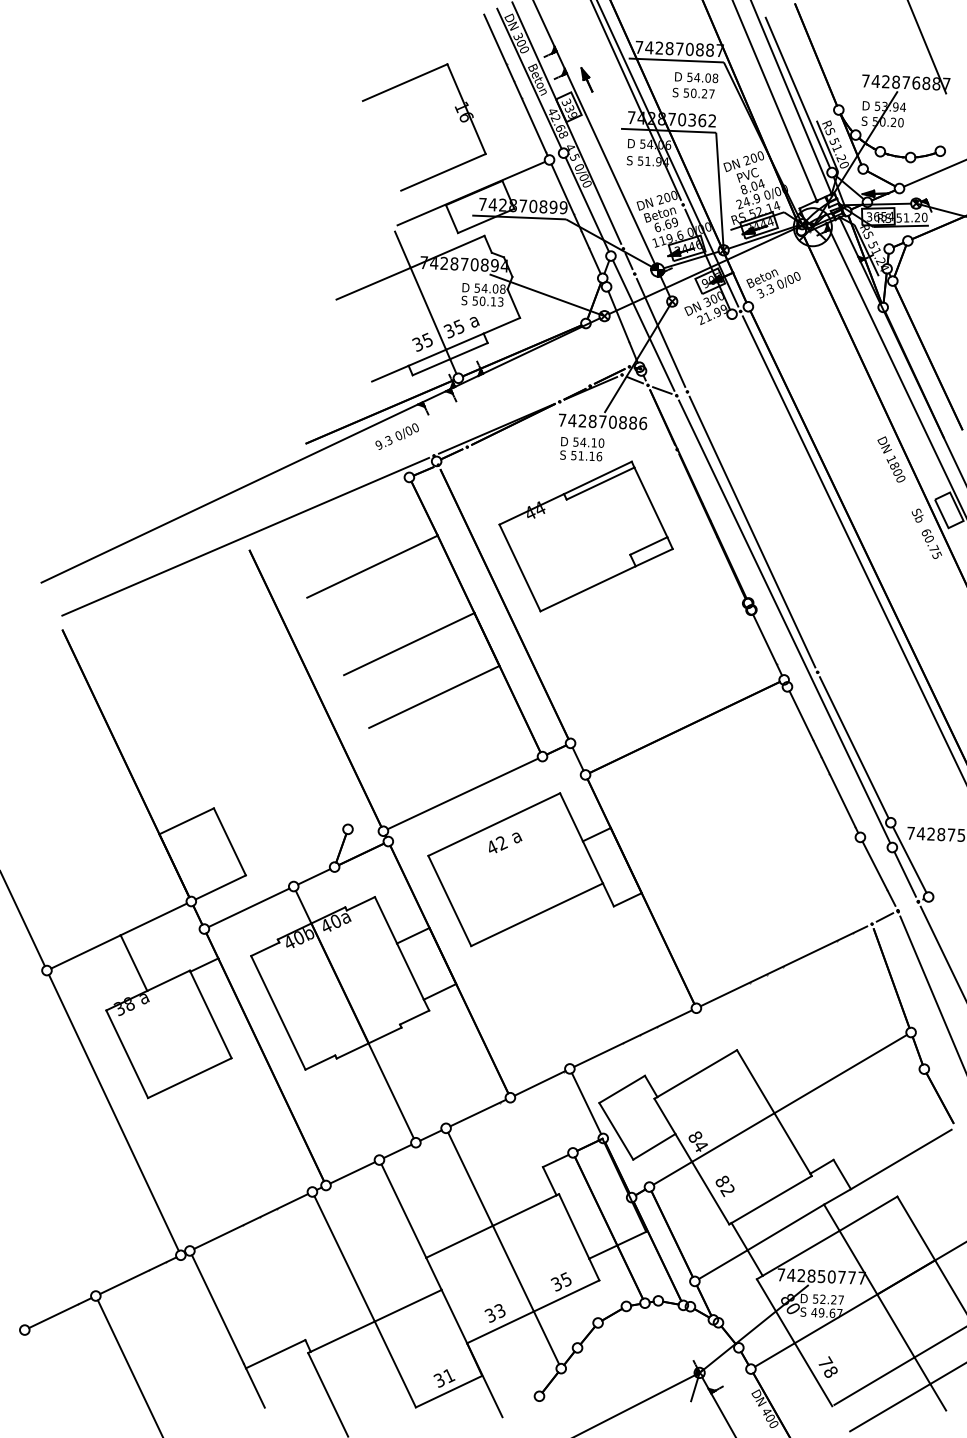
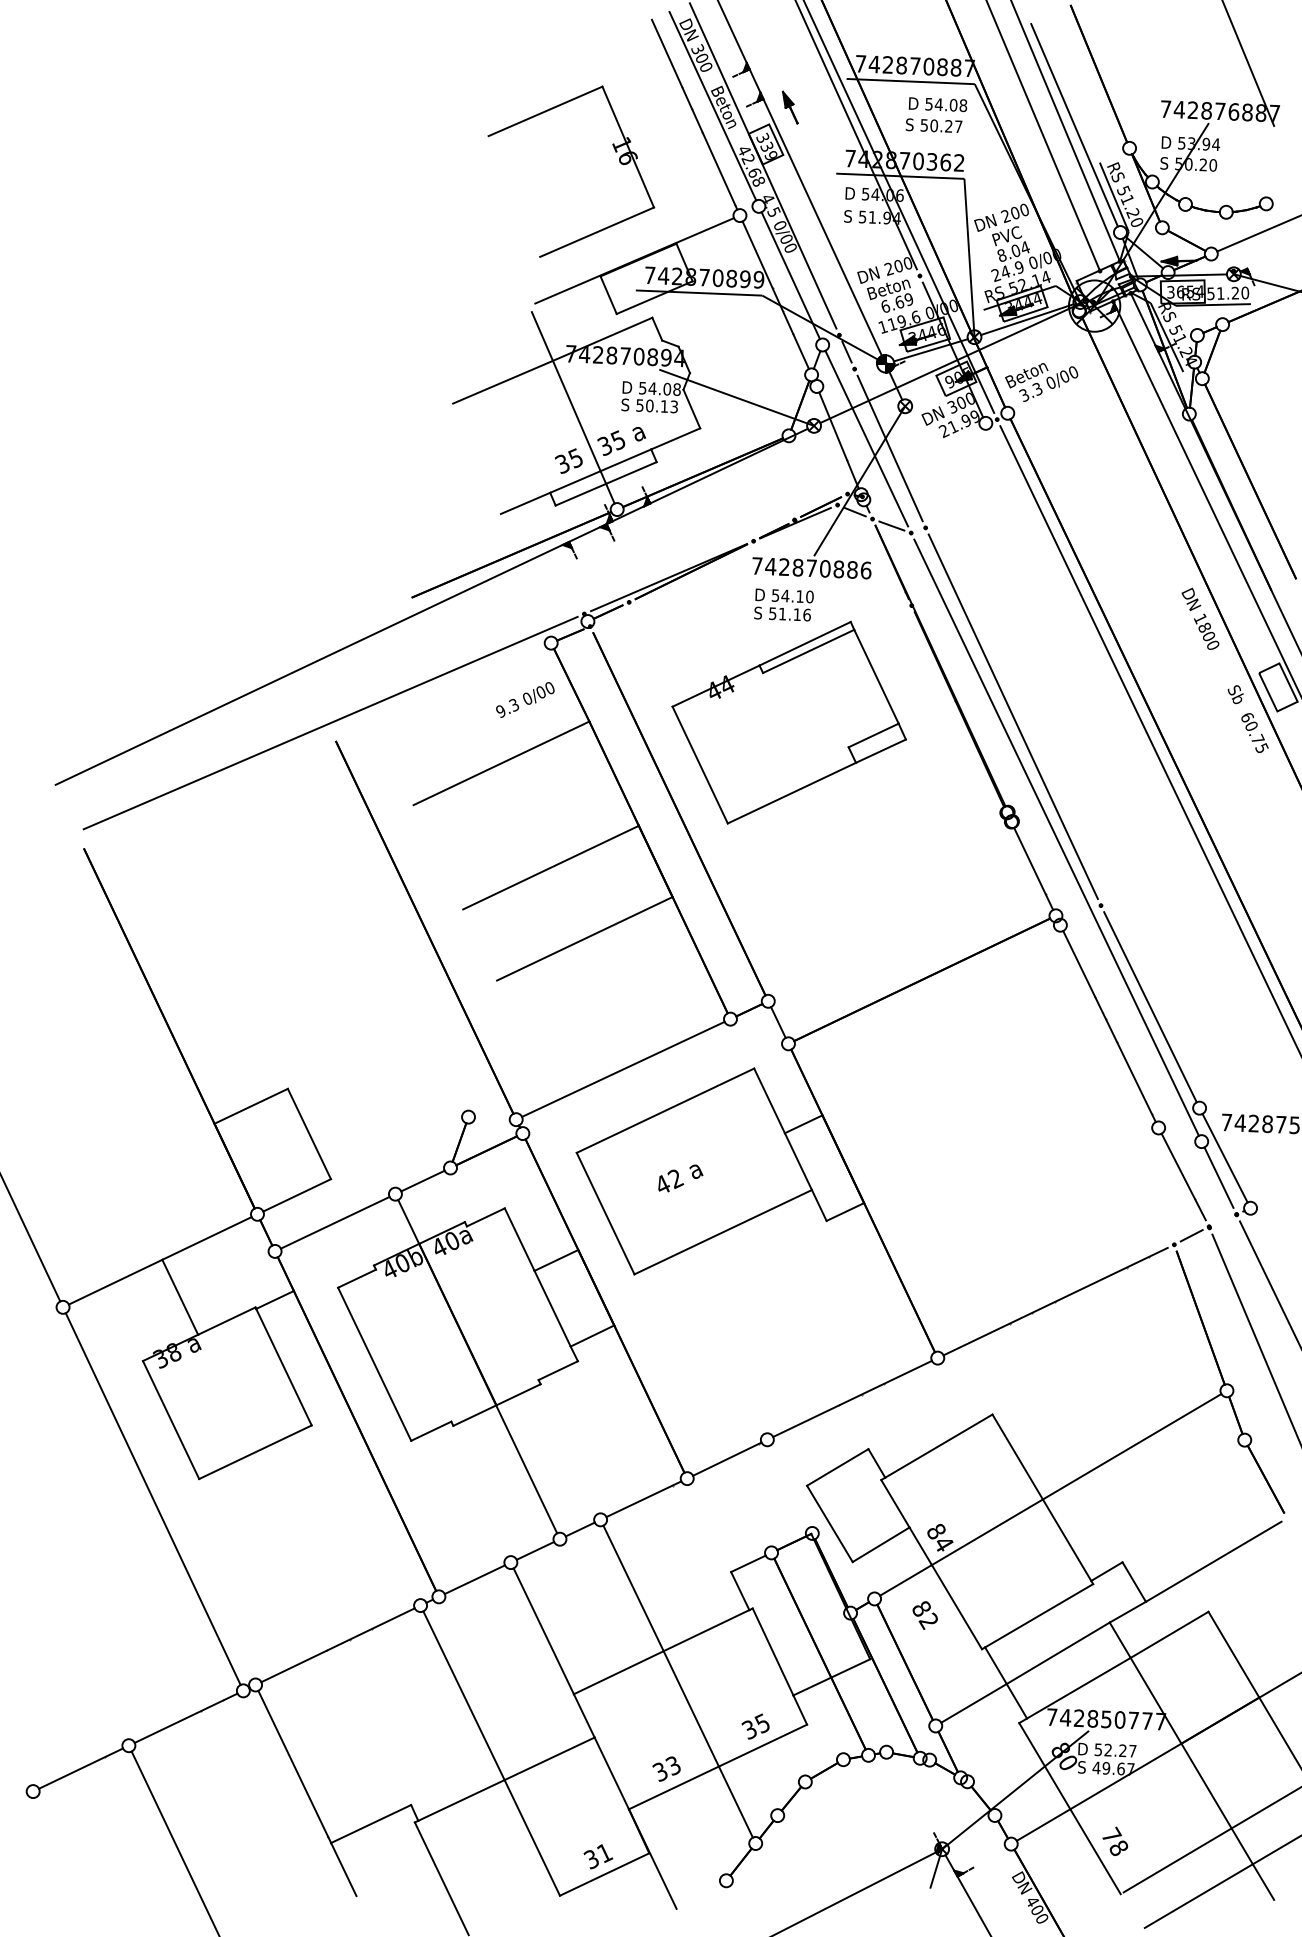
text: (396, 436) -> (524, 699), moved
text: (505, 842) -> (680, 1177), moved
line: (586, 1103) -> (789, 1486), removed
text: (724, 1186) -> (924, 1615), moved

